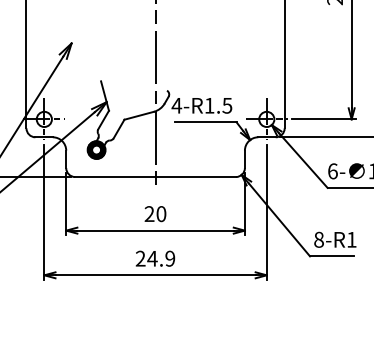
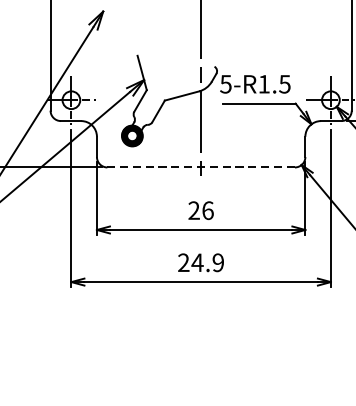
text: (176, 105) -> (225, 83), 4-R1.5 -> 5-R1.5
line: (155, 177) -> (201, 167), solid -> dashed
text: (161, 213) -> (208, 209), 20 -> 26

